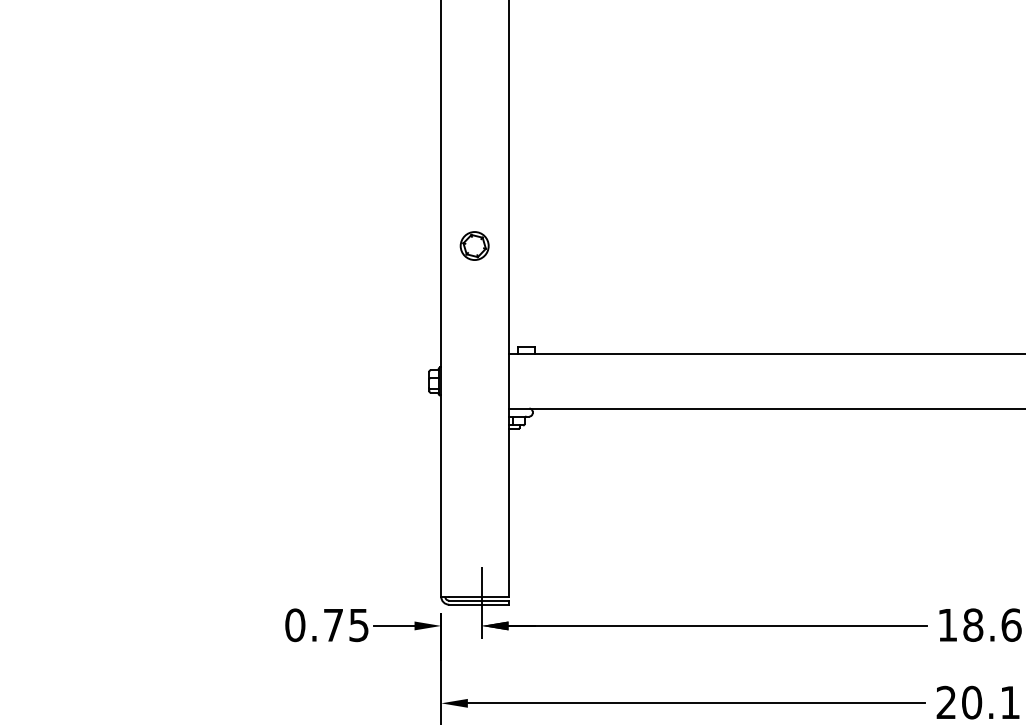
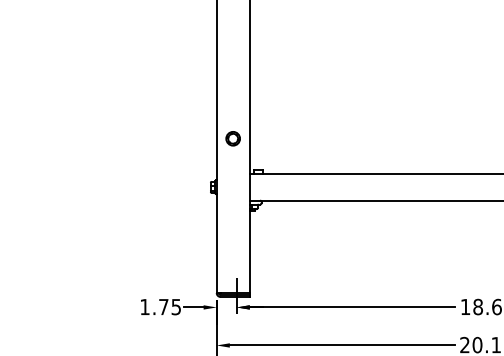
part: (473, 245) -> (232, 138), moved
text: (294, 624) -> (144, 306), 0.75 -> 1.75

